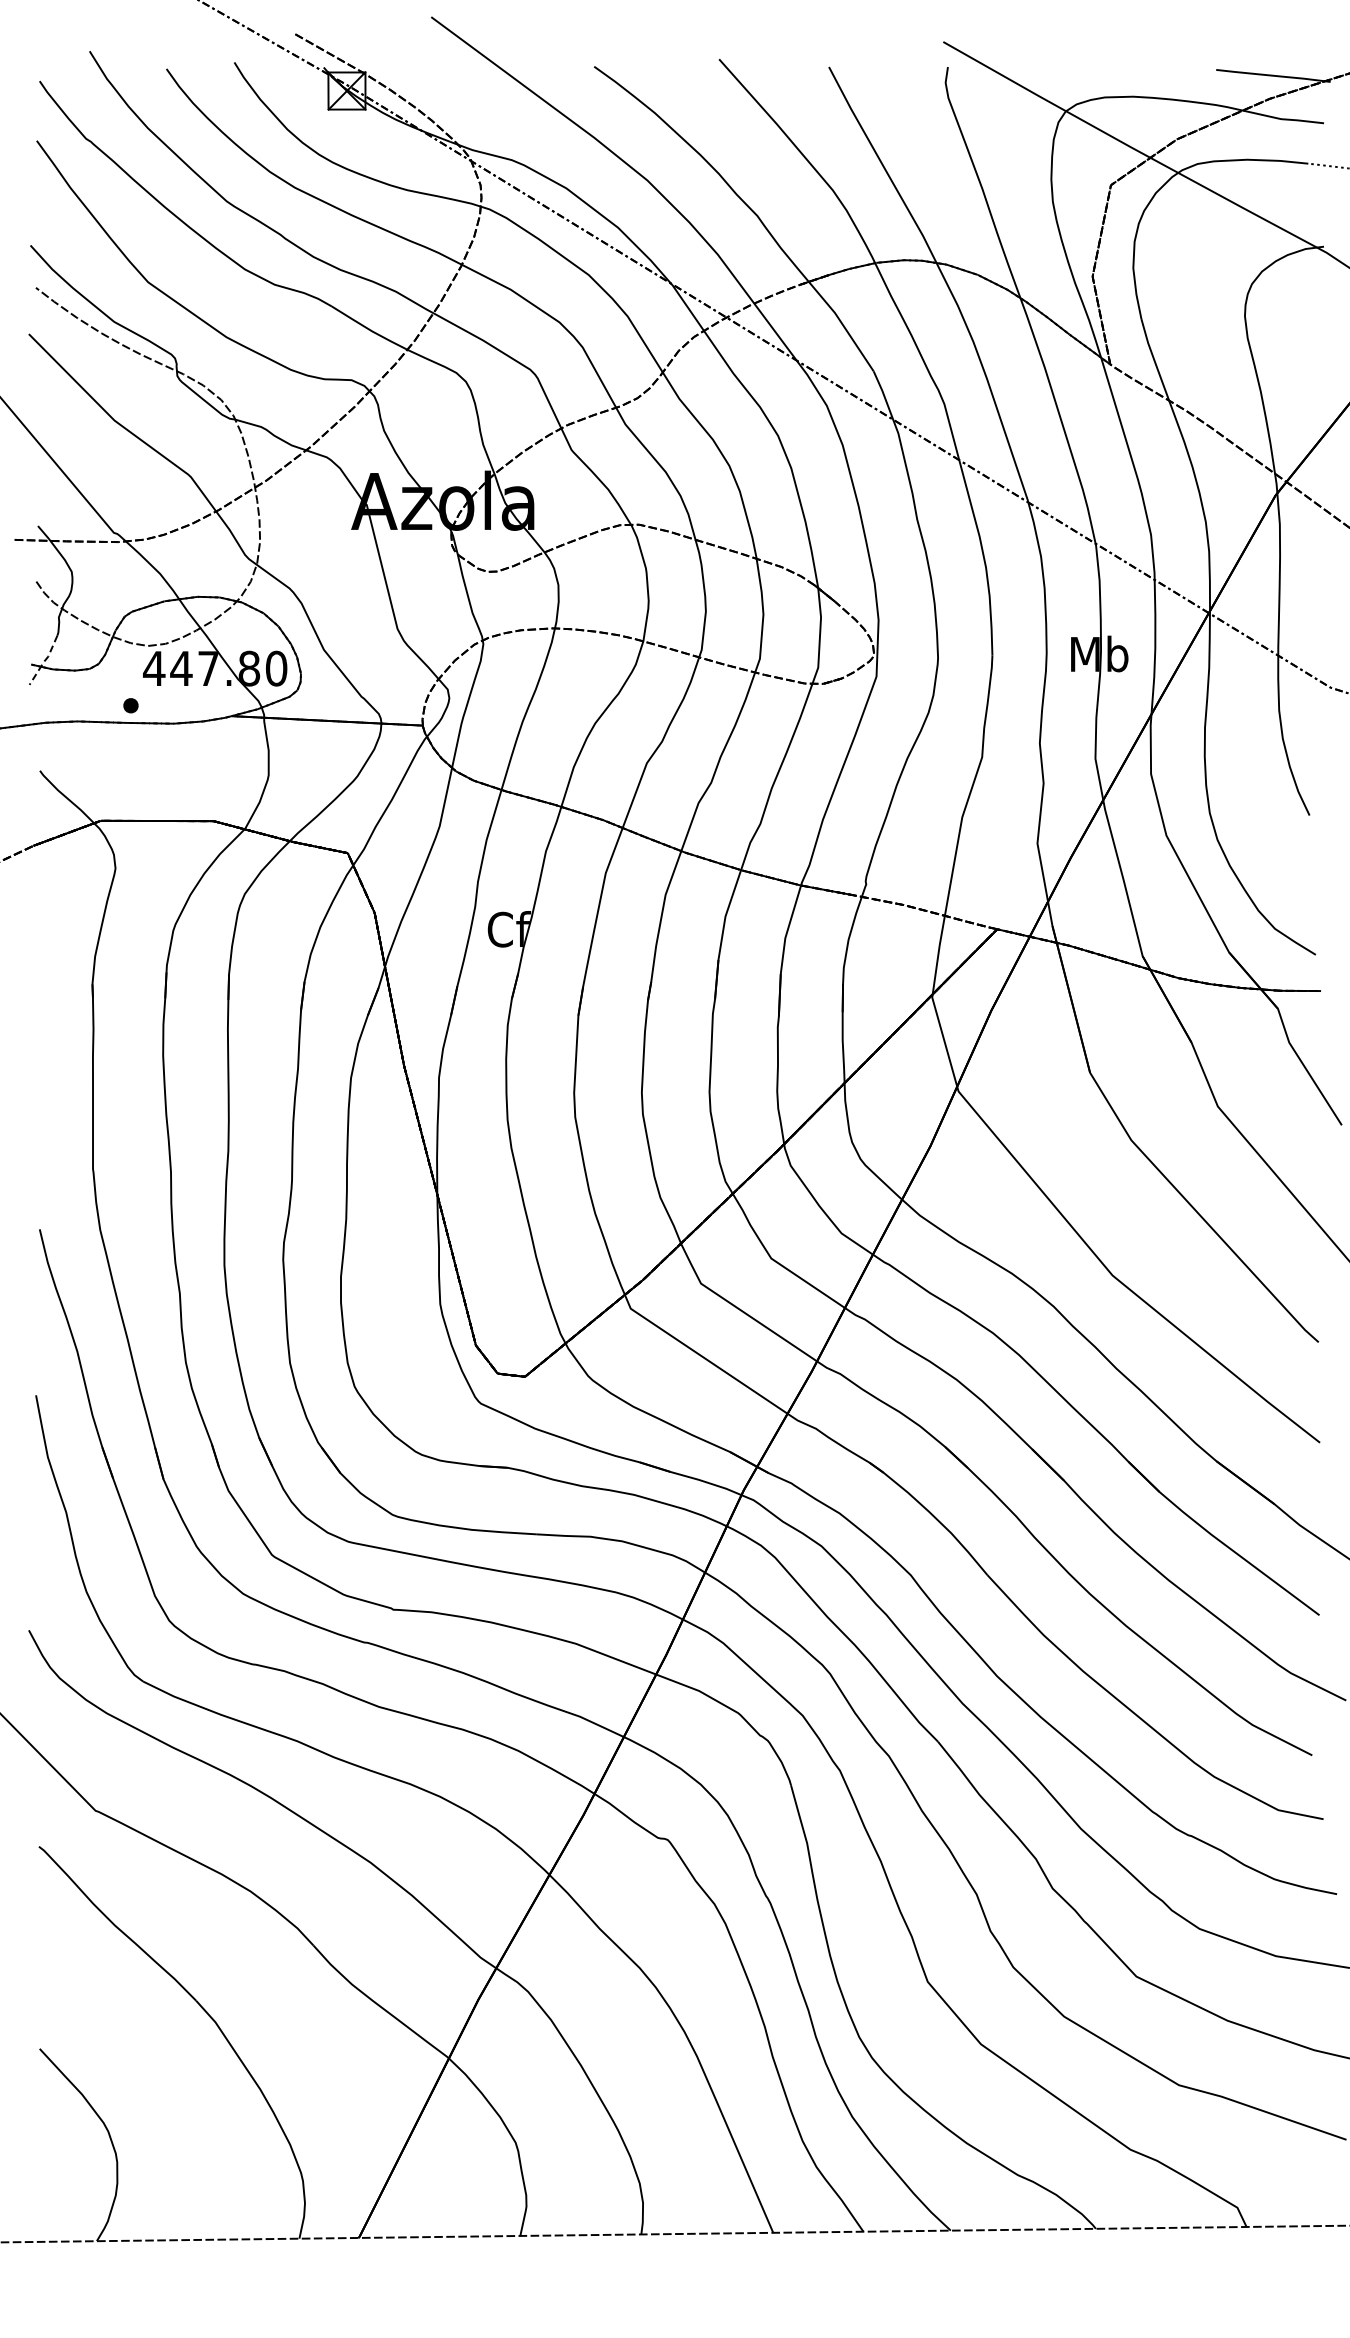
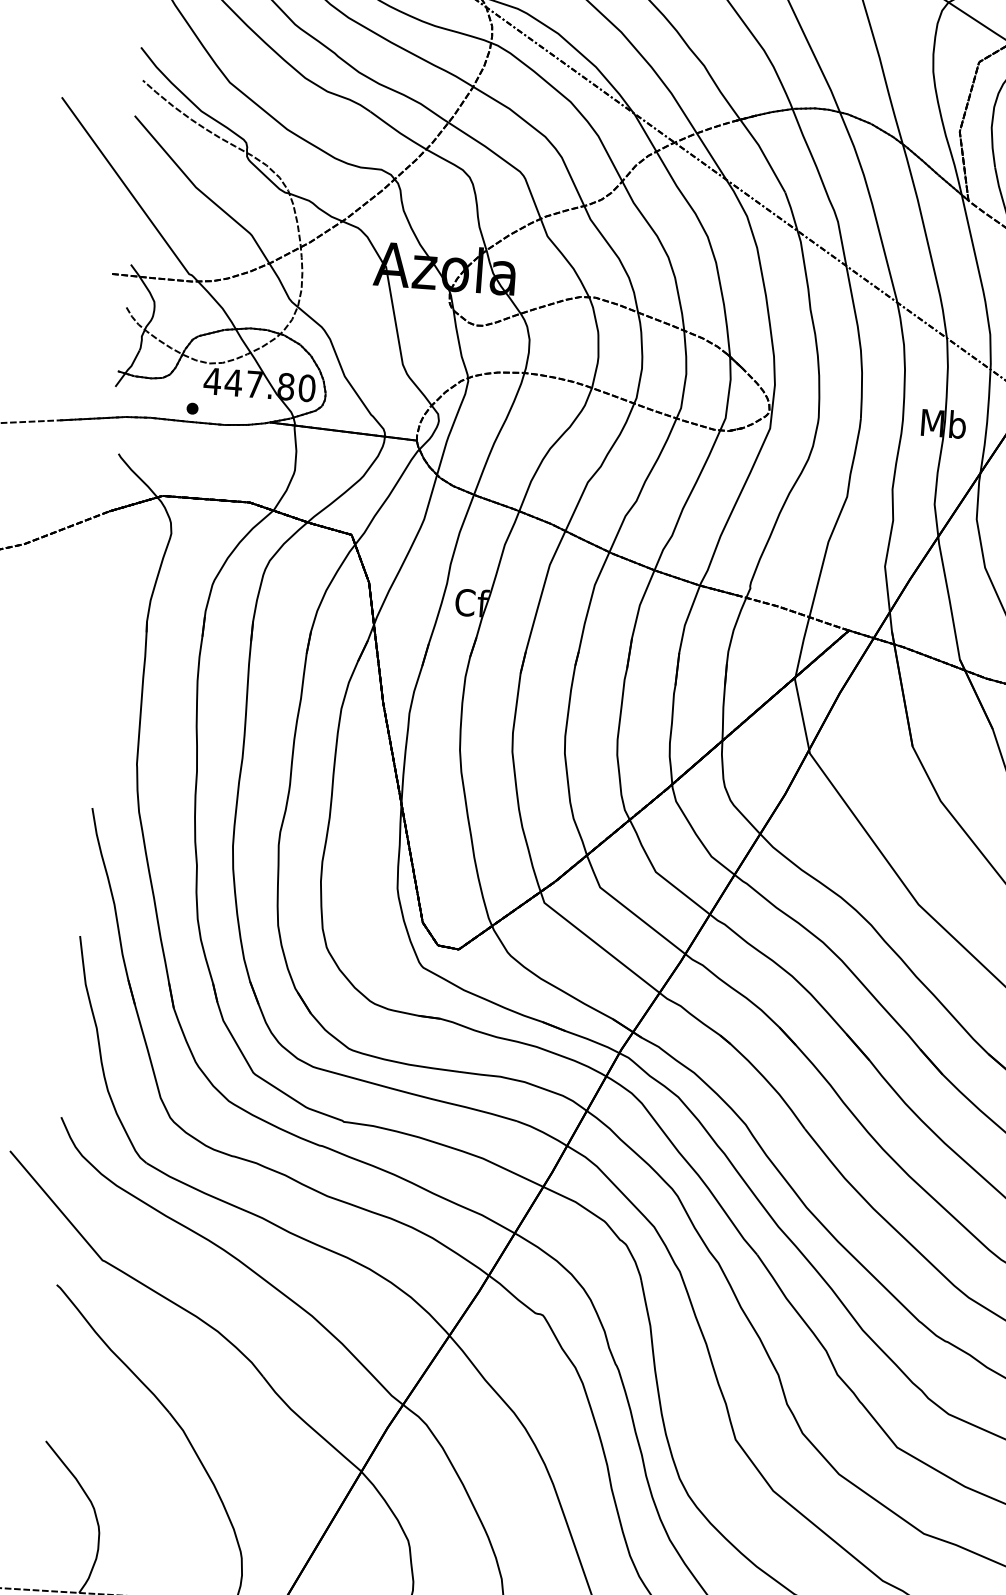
line: (44, 661) -> (128, 369), dashed -> solid

